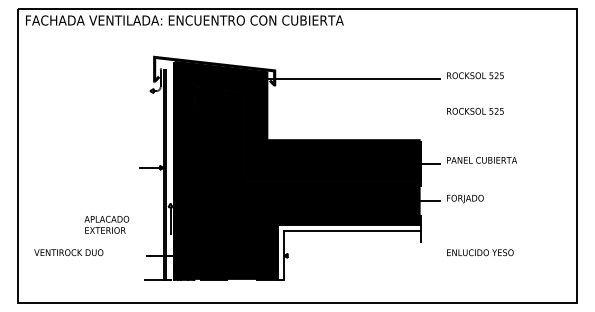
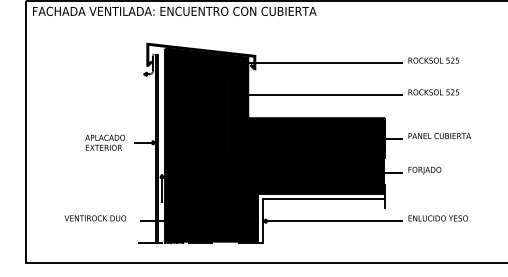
line: (347, 114) -> (319, 95), added
text: (106, 224) -> (104, 142), moved
text: (68, 252) -> (95, 218), moved
line: (361, 255) -> (332, 220), added

